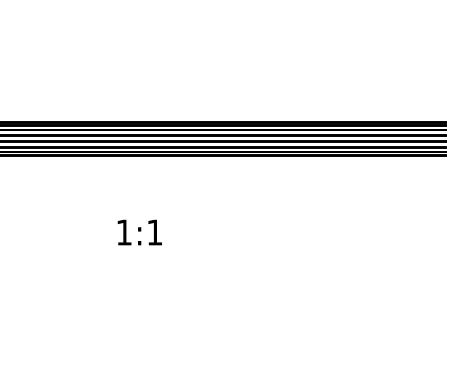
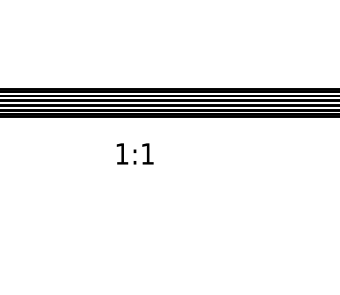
text: (139, 232) -> (134, 153), moved

